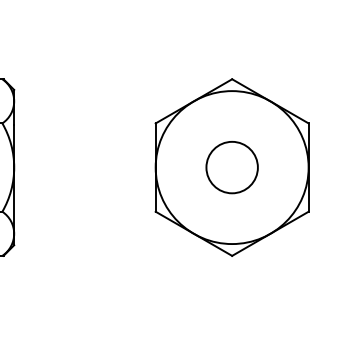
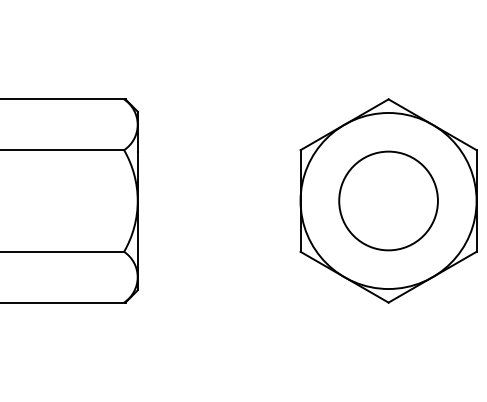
circle: (232, 167) -> (388, 200), size x1.67

